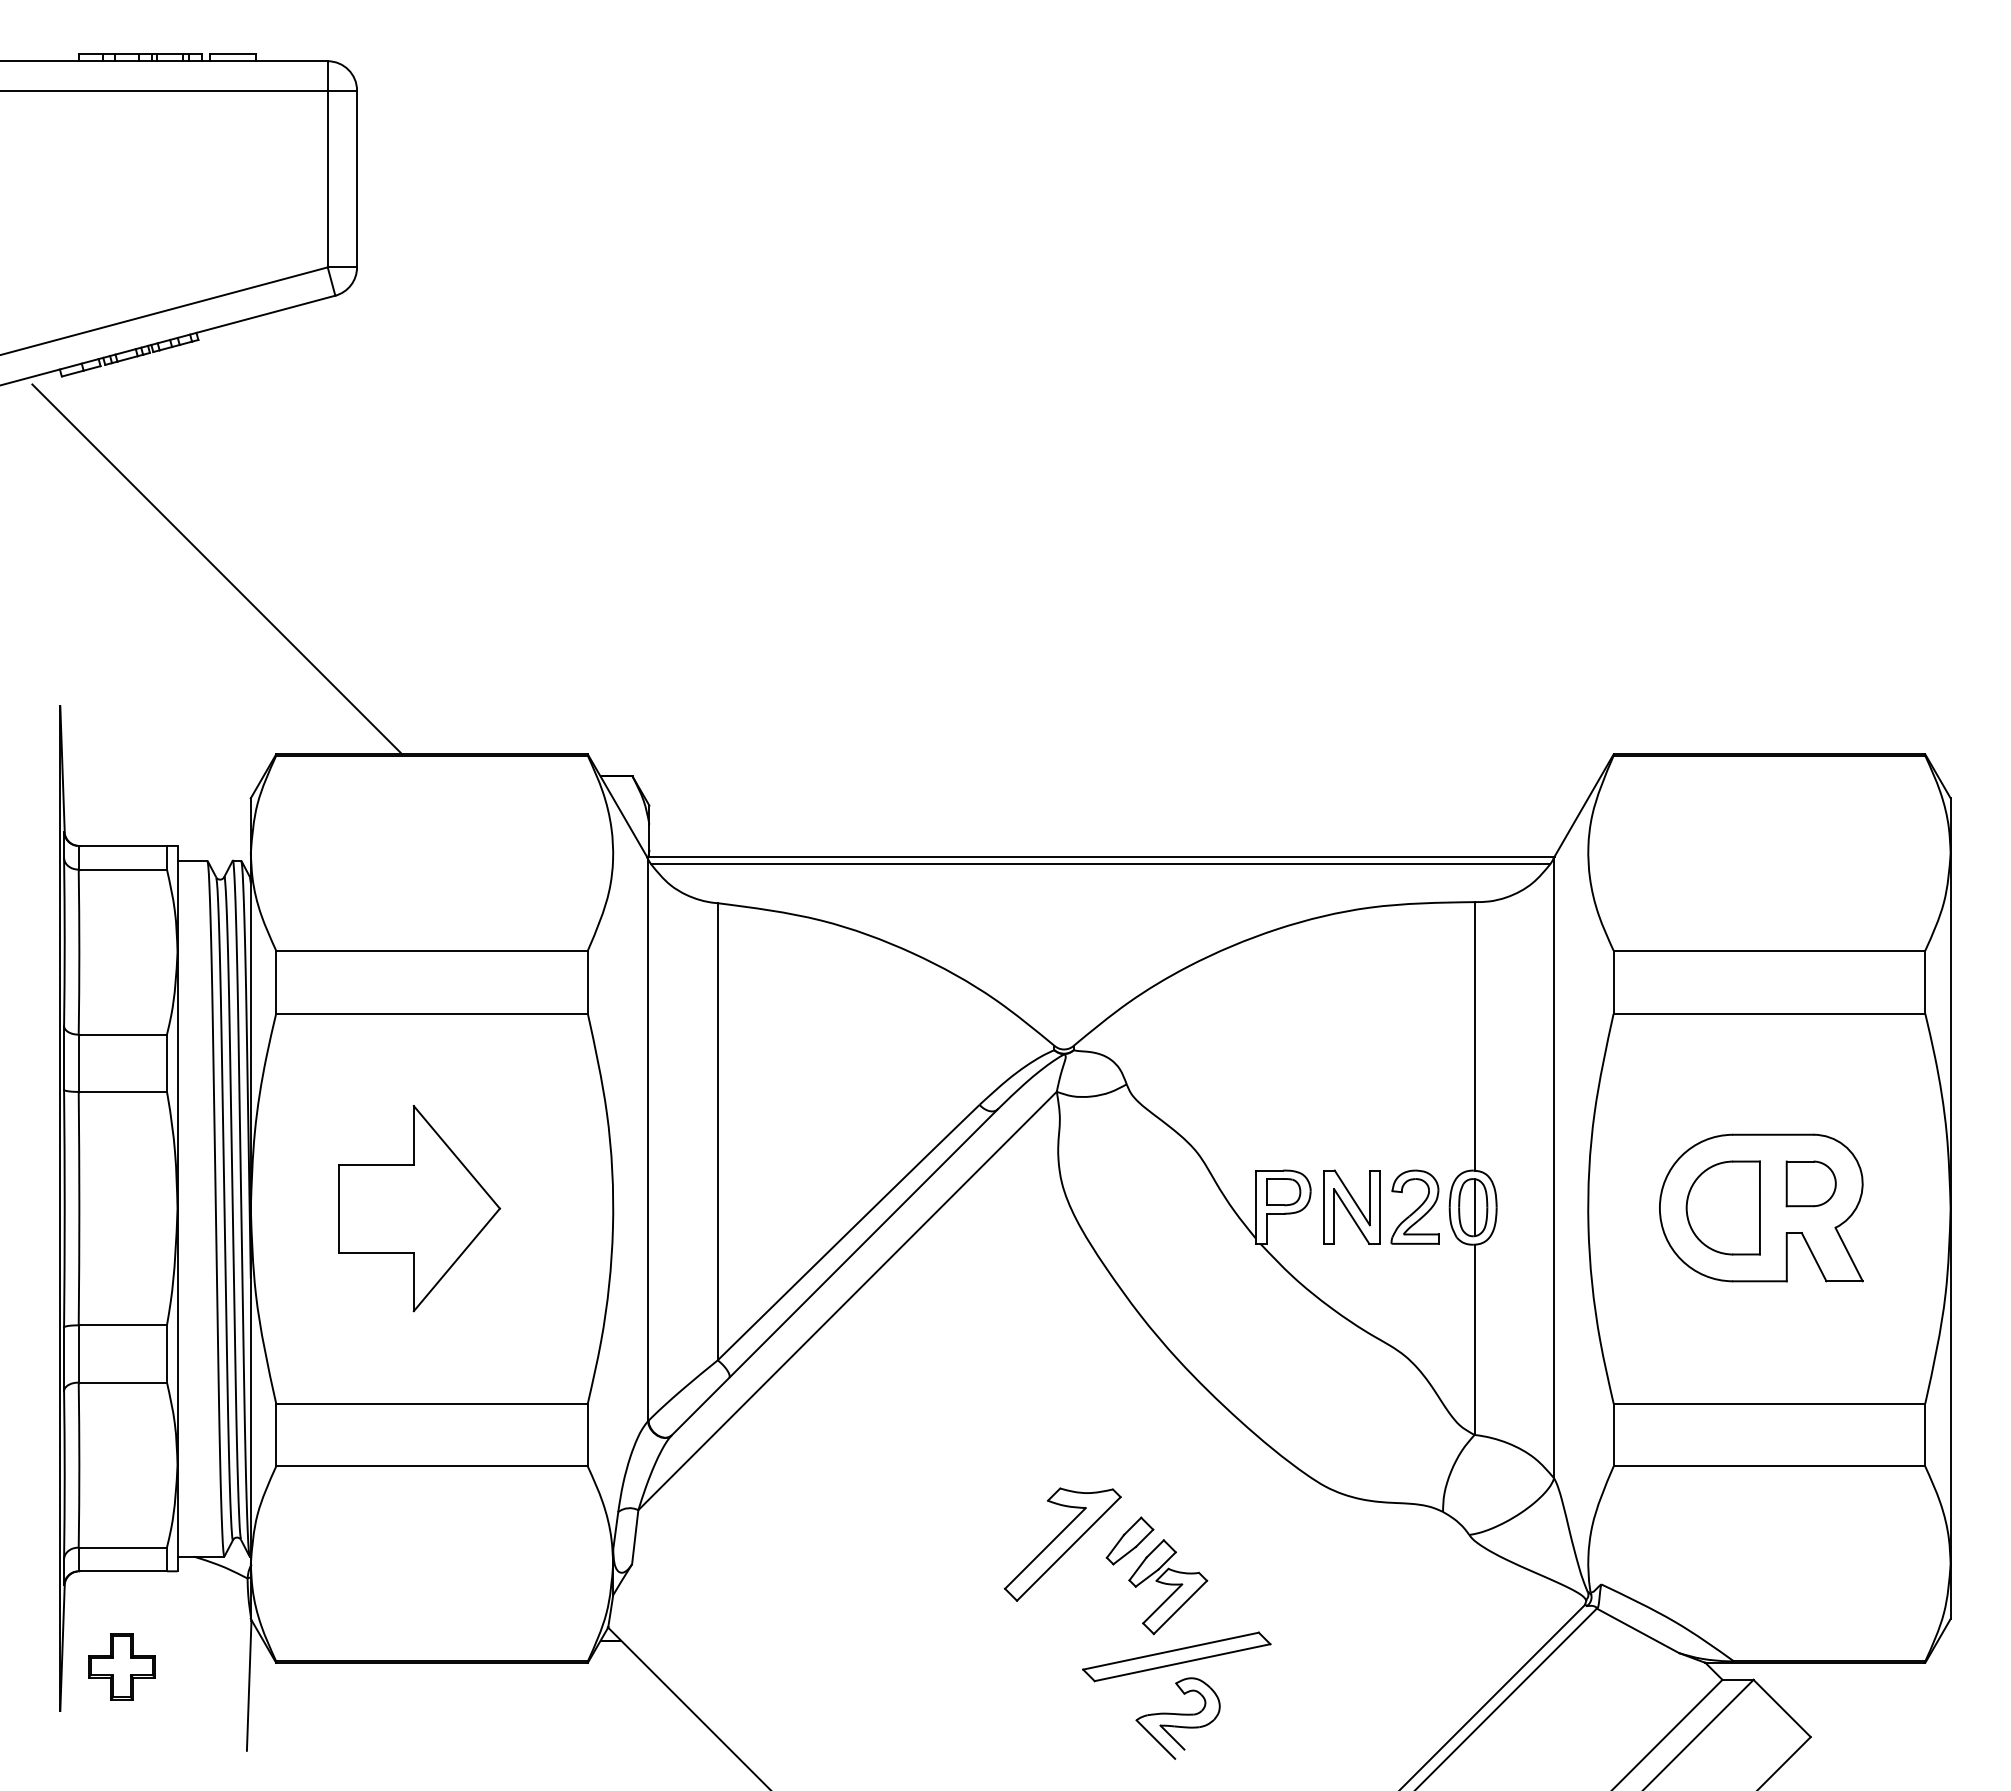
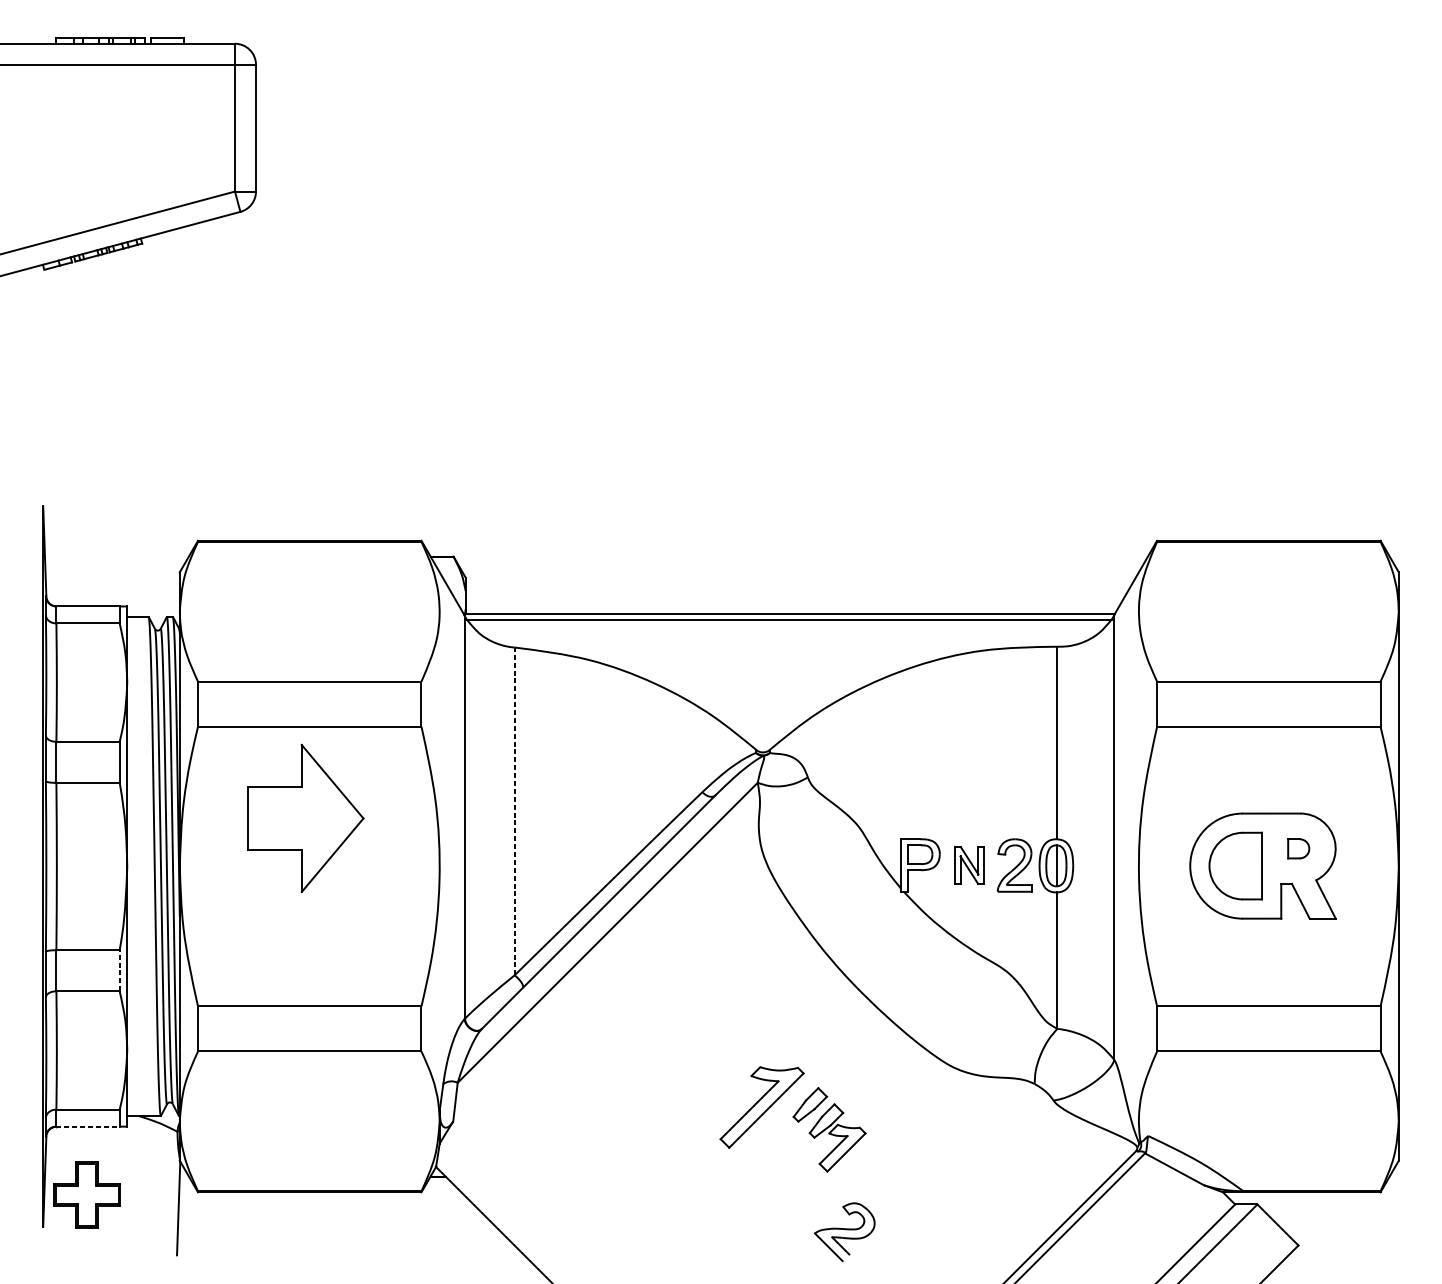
line: (217, 569) -> (155, 408), removed
line: (717, 1131) -> (514, 811), solid -> dashed
part: (1810, 1183) -> (1298, 848), size x0.6
part: (1351, 1206) -> (969, 865), size x0.7
part: (419, 1208) -> (305, 818), moved
line: (166, 1353) -> (119, 970), solid -> dashed
line: (123, 1571) -> (88, 1126), solid -> dashed
part: (1176, 1656) -> (843, 1187), removed
part: (121, 1666) -> (87, 1194), size x1.4

